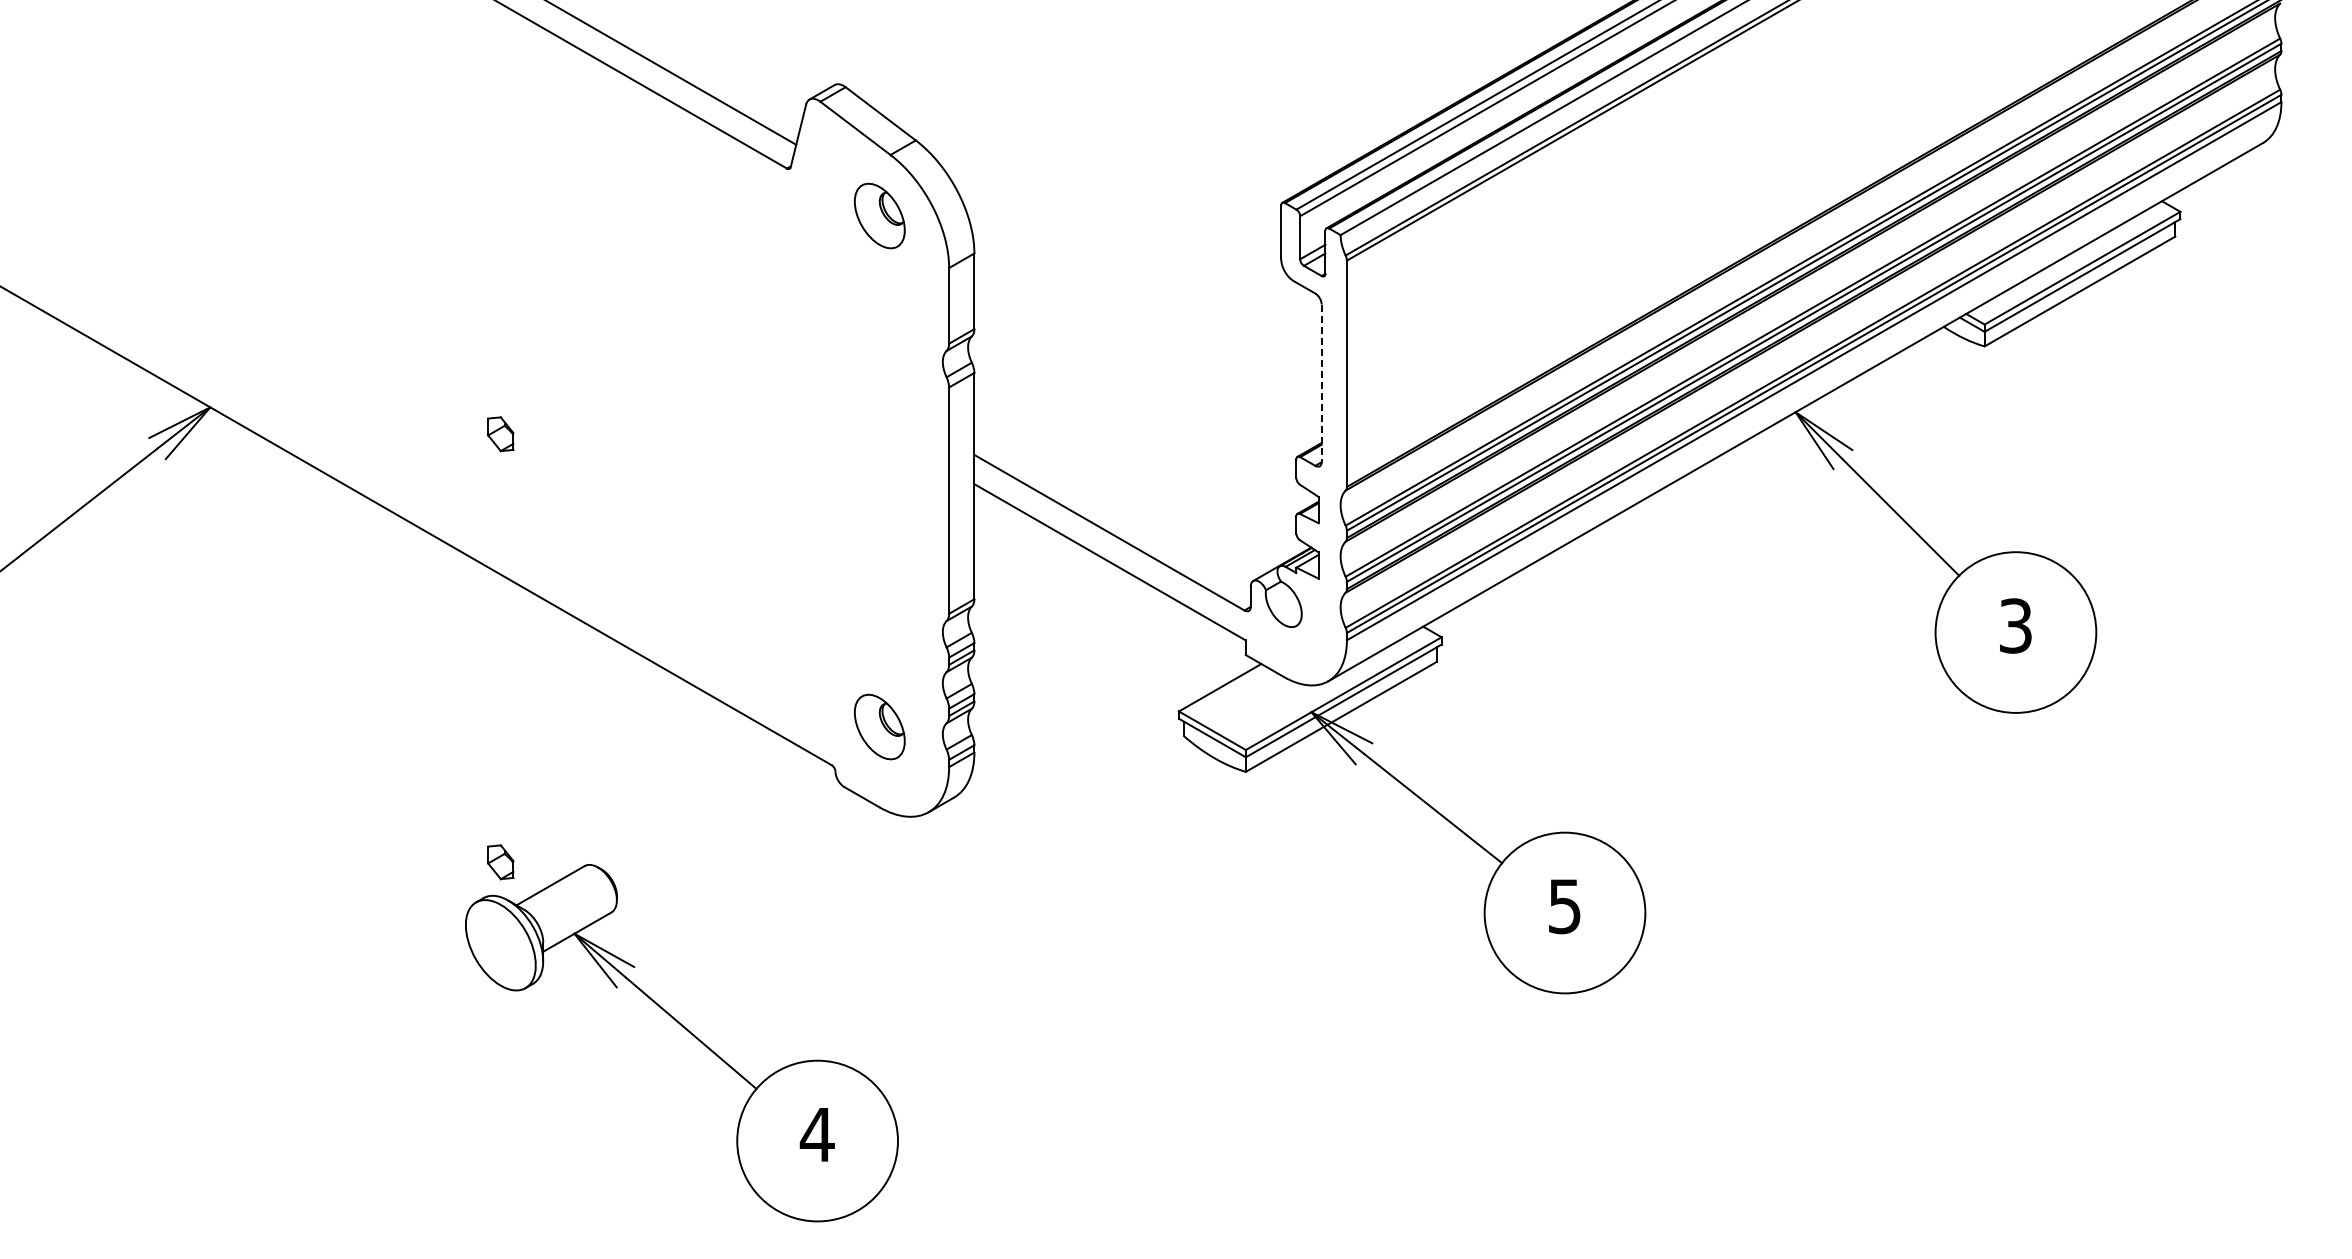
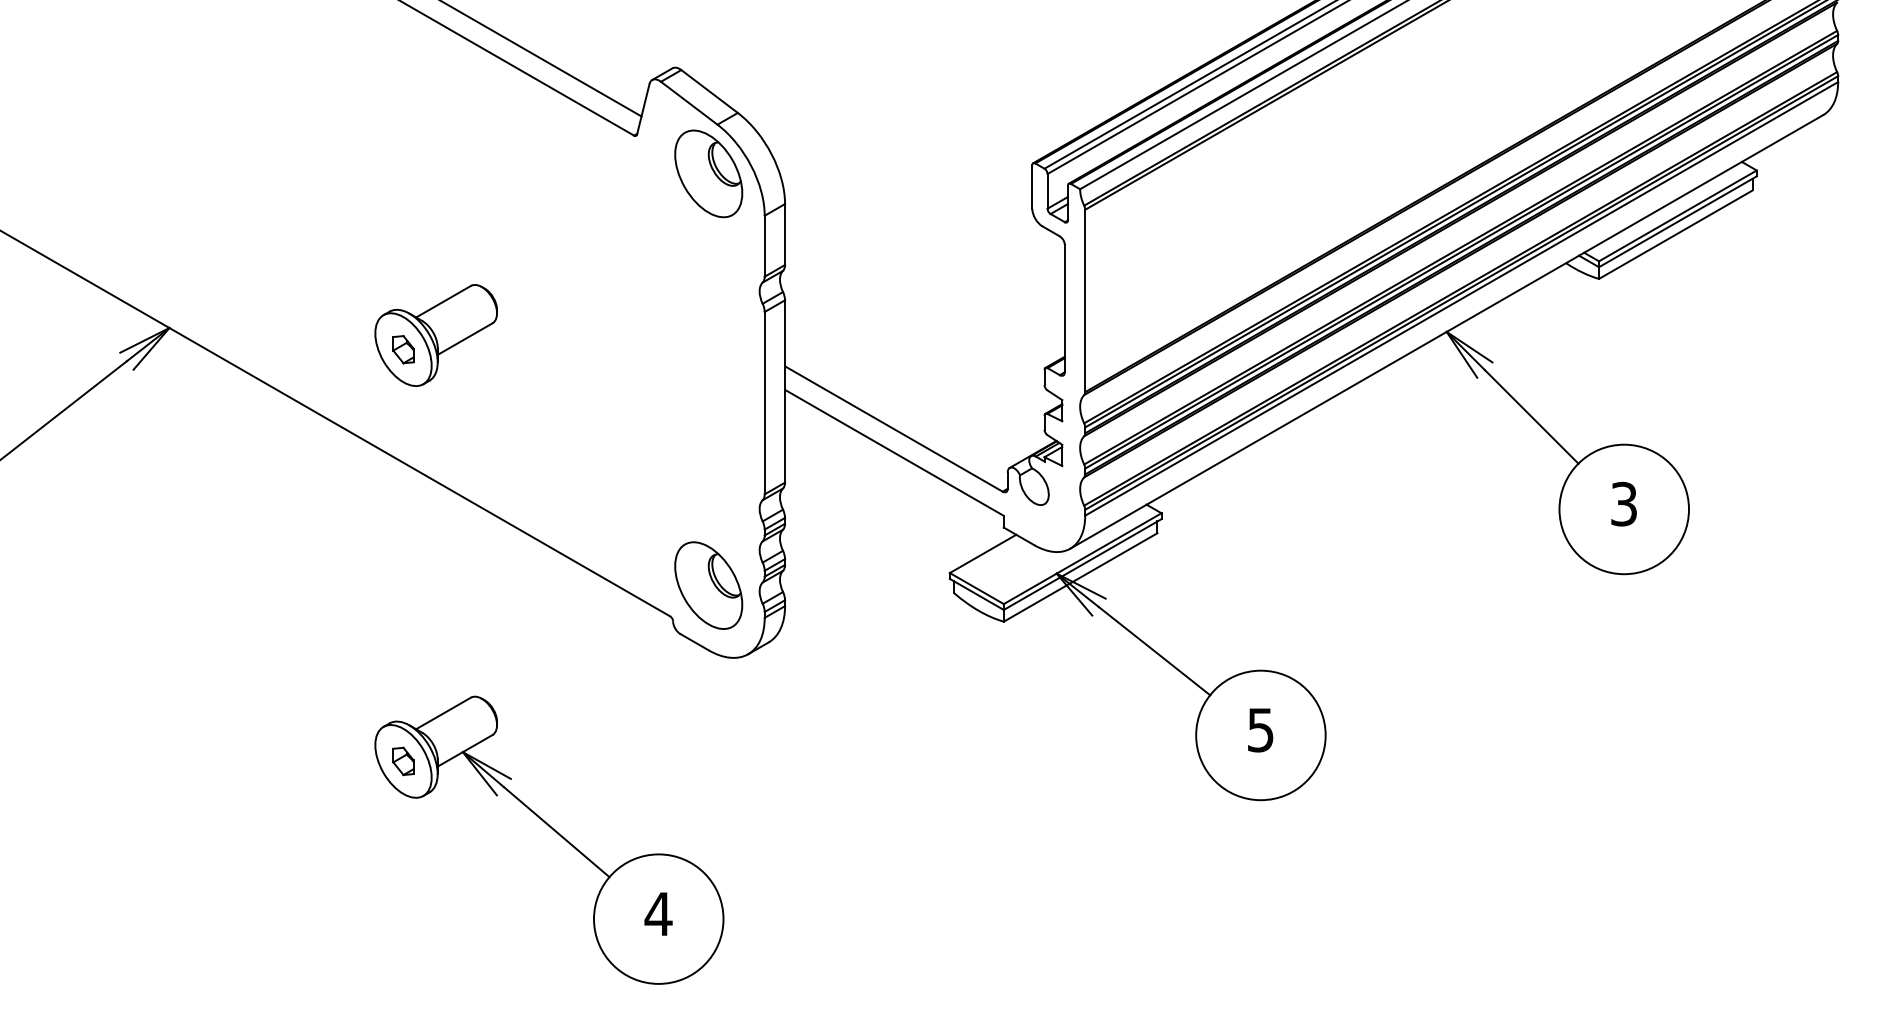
part: (879, 215) -> (708, 173), size x1.67
line: (1321, 383) -> (1064, 308), dashed -> solid
part: (541, 416) -> (436, 335), added
part: (879, 726) -> (708, 585), size x1.67
part: (500, 862) -> (403, 761), moved

